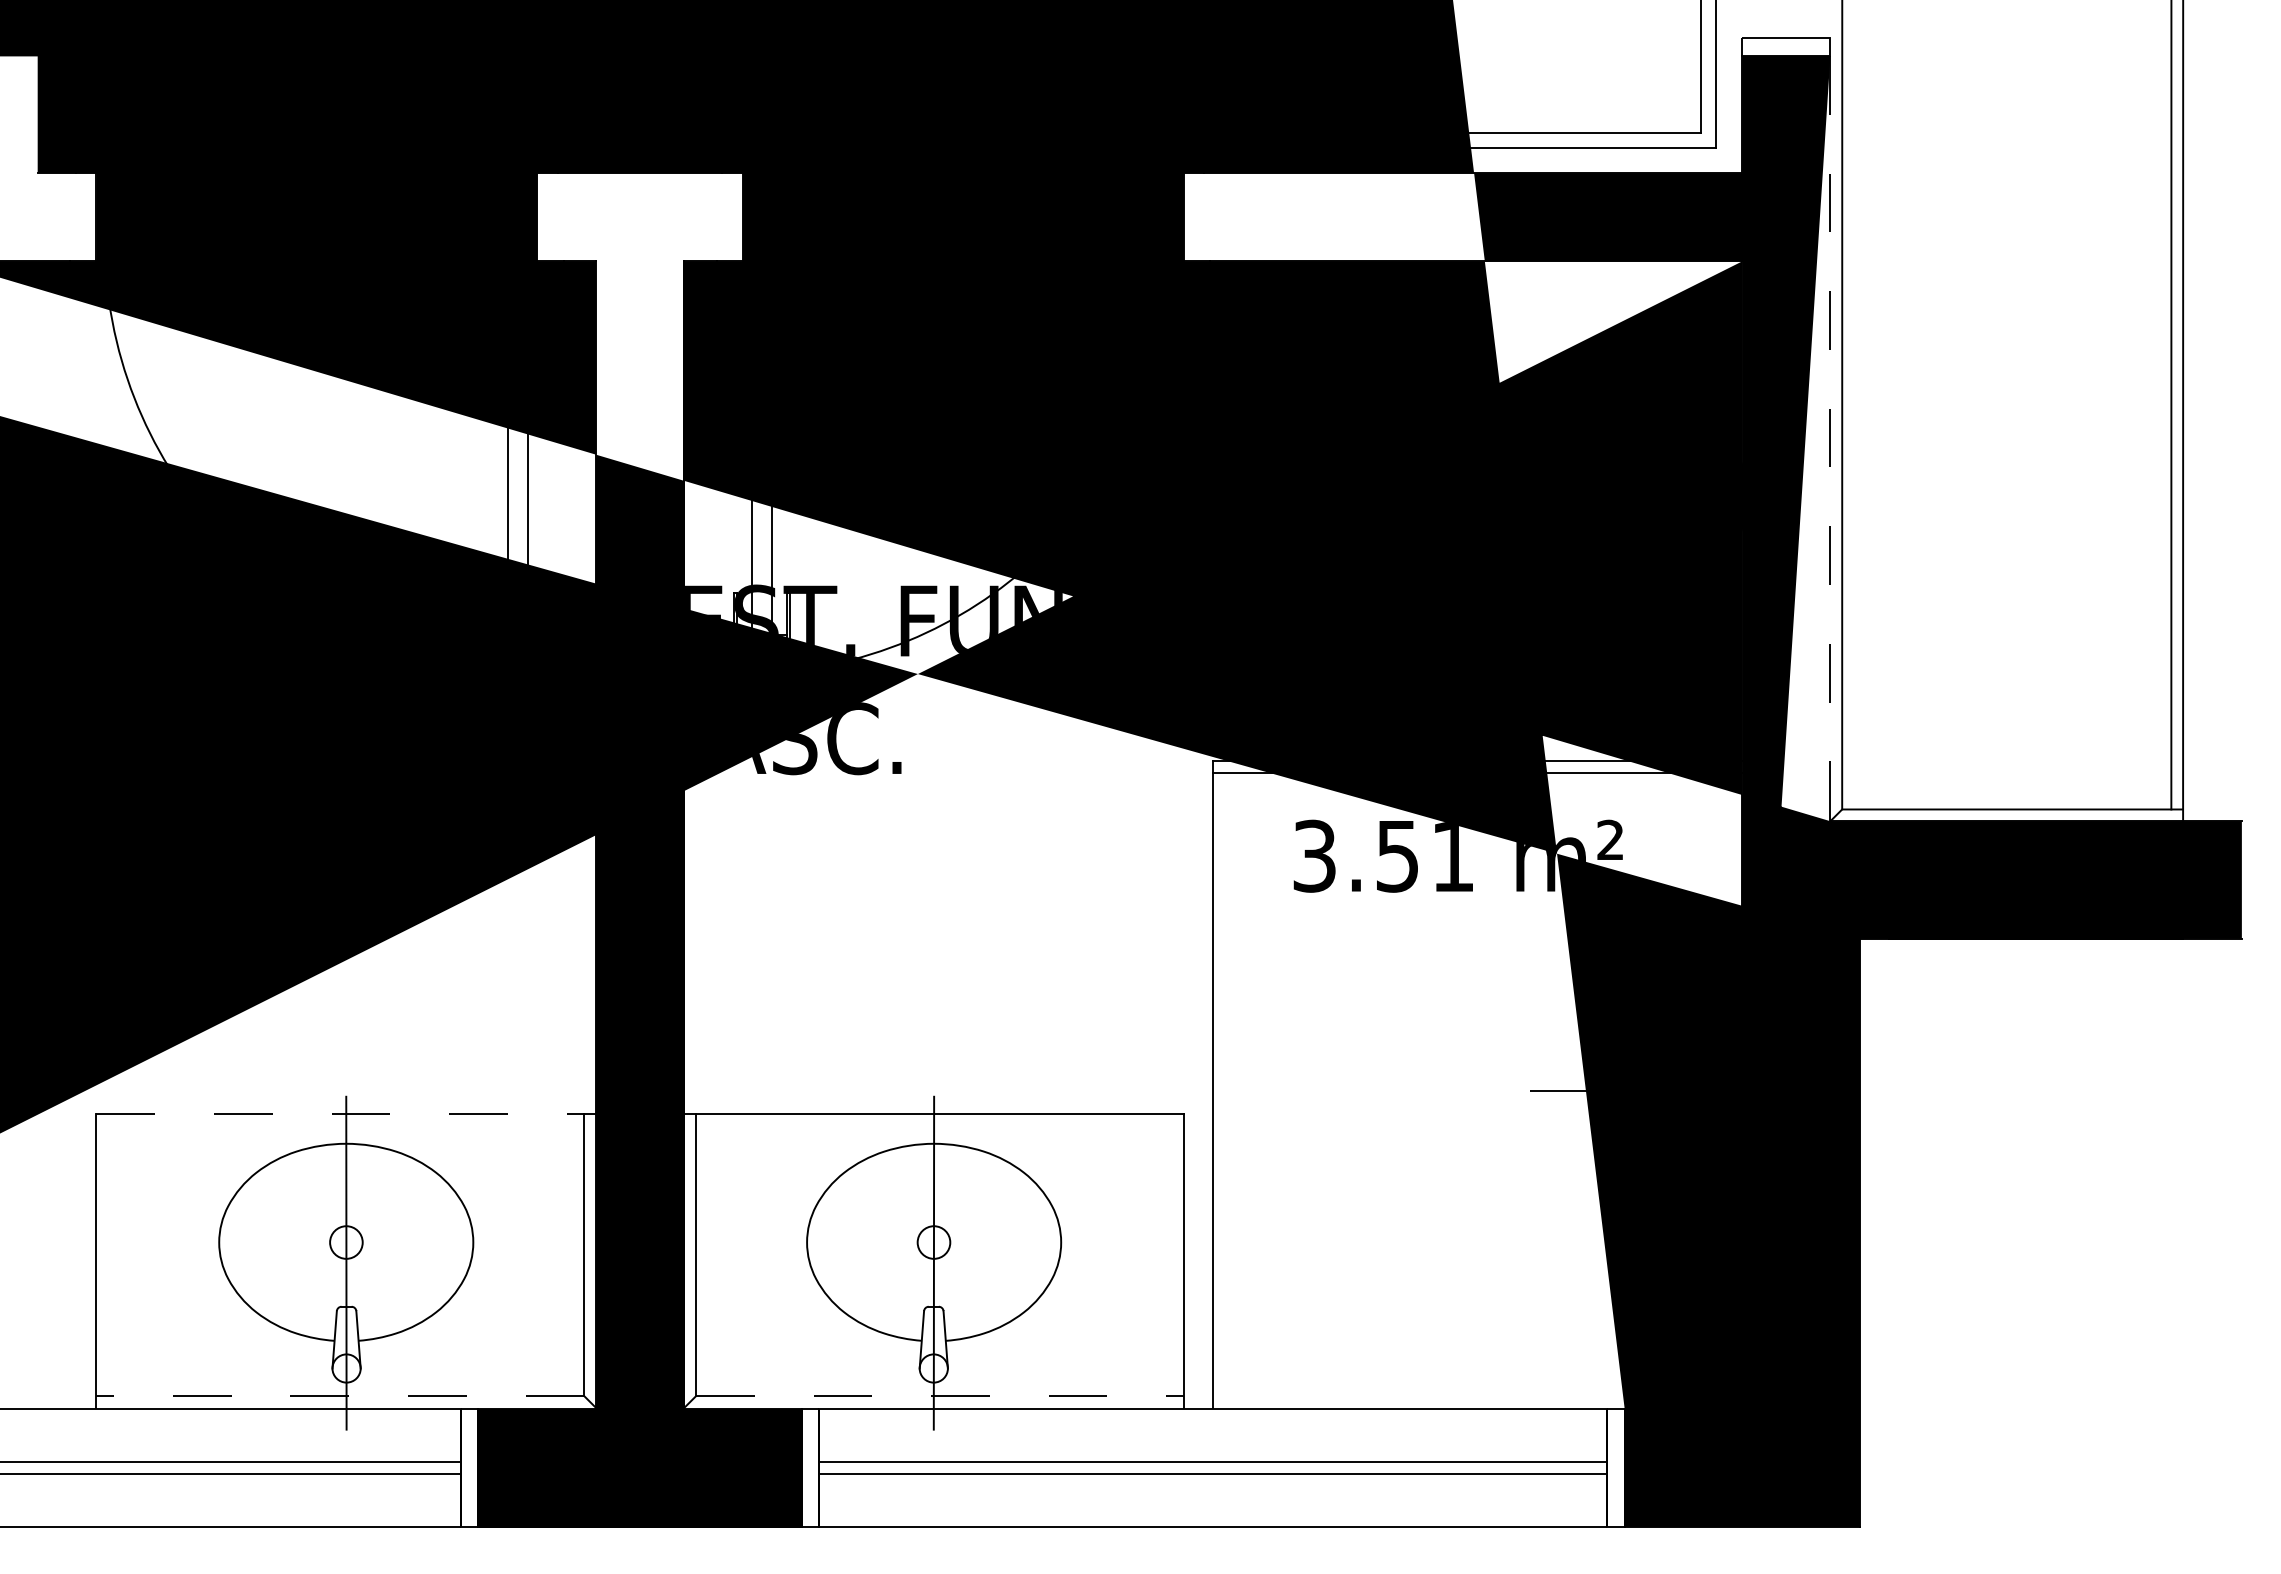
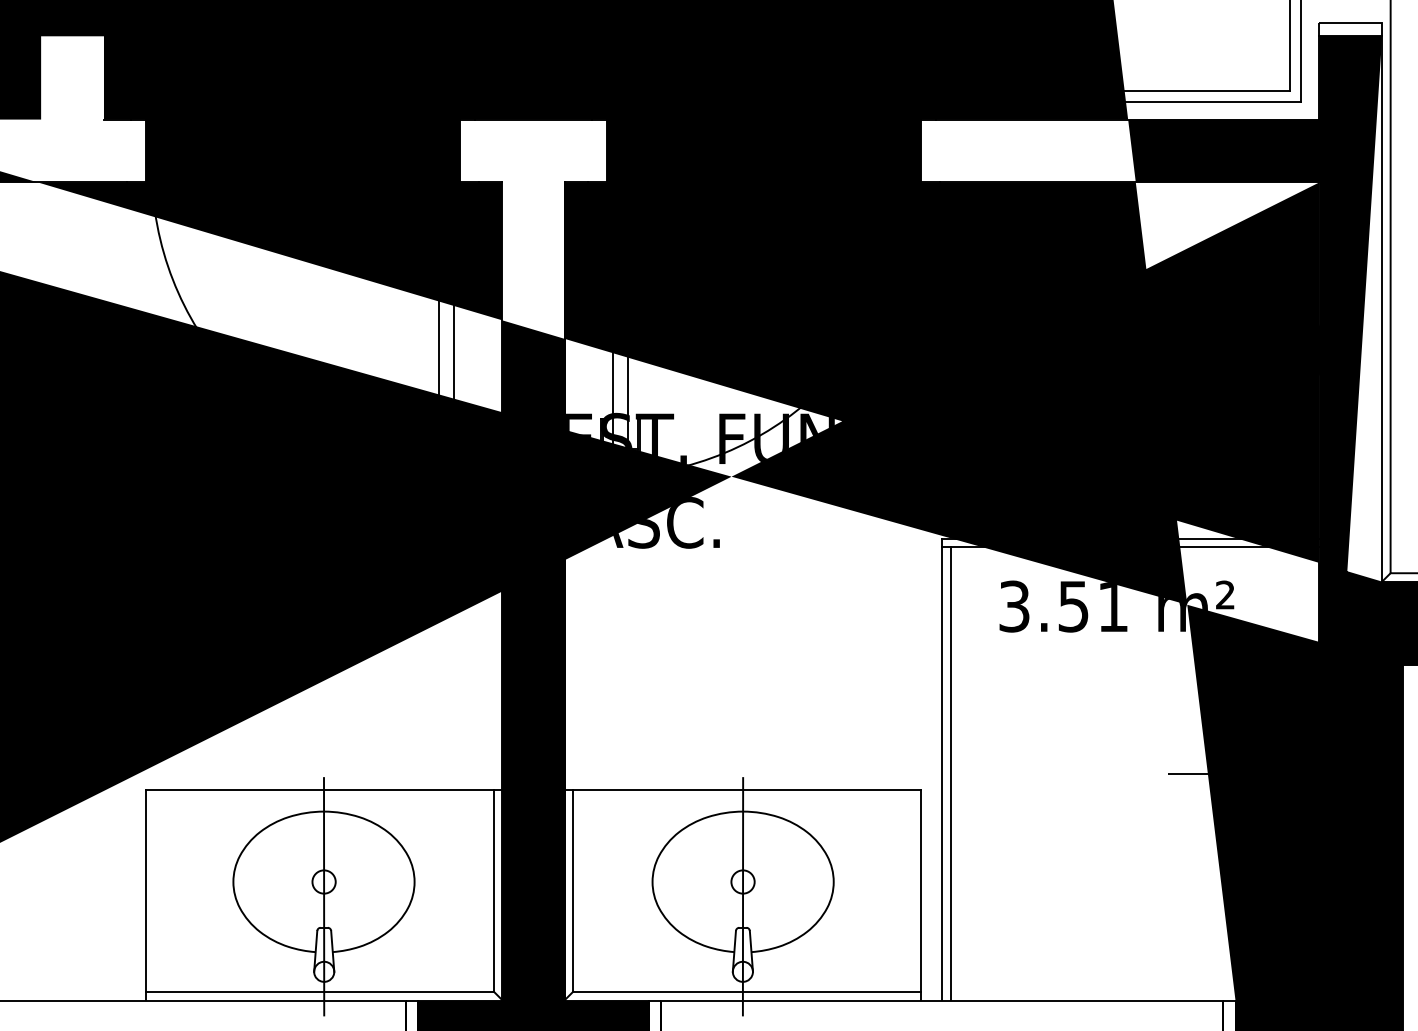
line: (1830, 438) -> (1382, 308), dashed -> solid
line: (1225, 1089) -> (950, 772), added
line: (346, 1114) -> (324, 790), dashed -> solid
line: (340, 1396) -> (319, 991), dashed -> solid
line: (939, 1396) -> (746, 991), dashed -> solid

